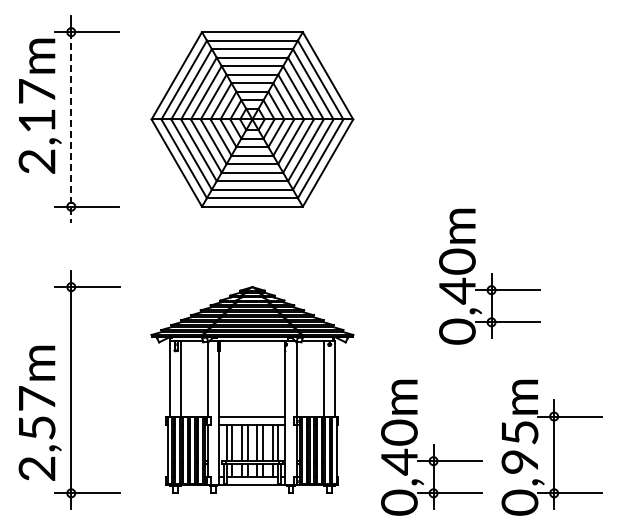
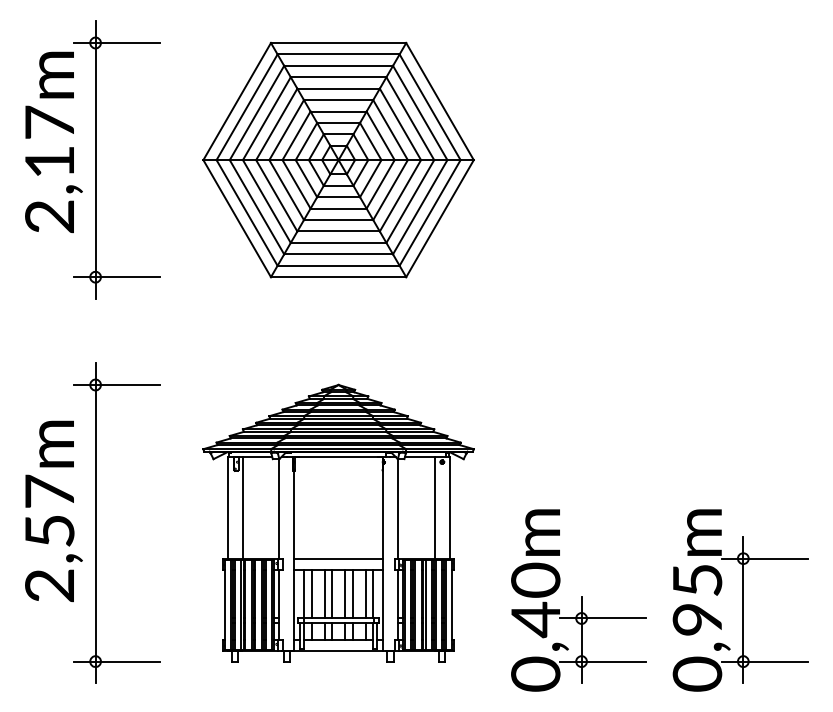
line: (71, 127) -> (95, 170), dashed -> solid
part: (489, 276) -> (656, 370), removed
text: (39, 412) -> (52, 510), moved

